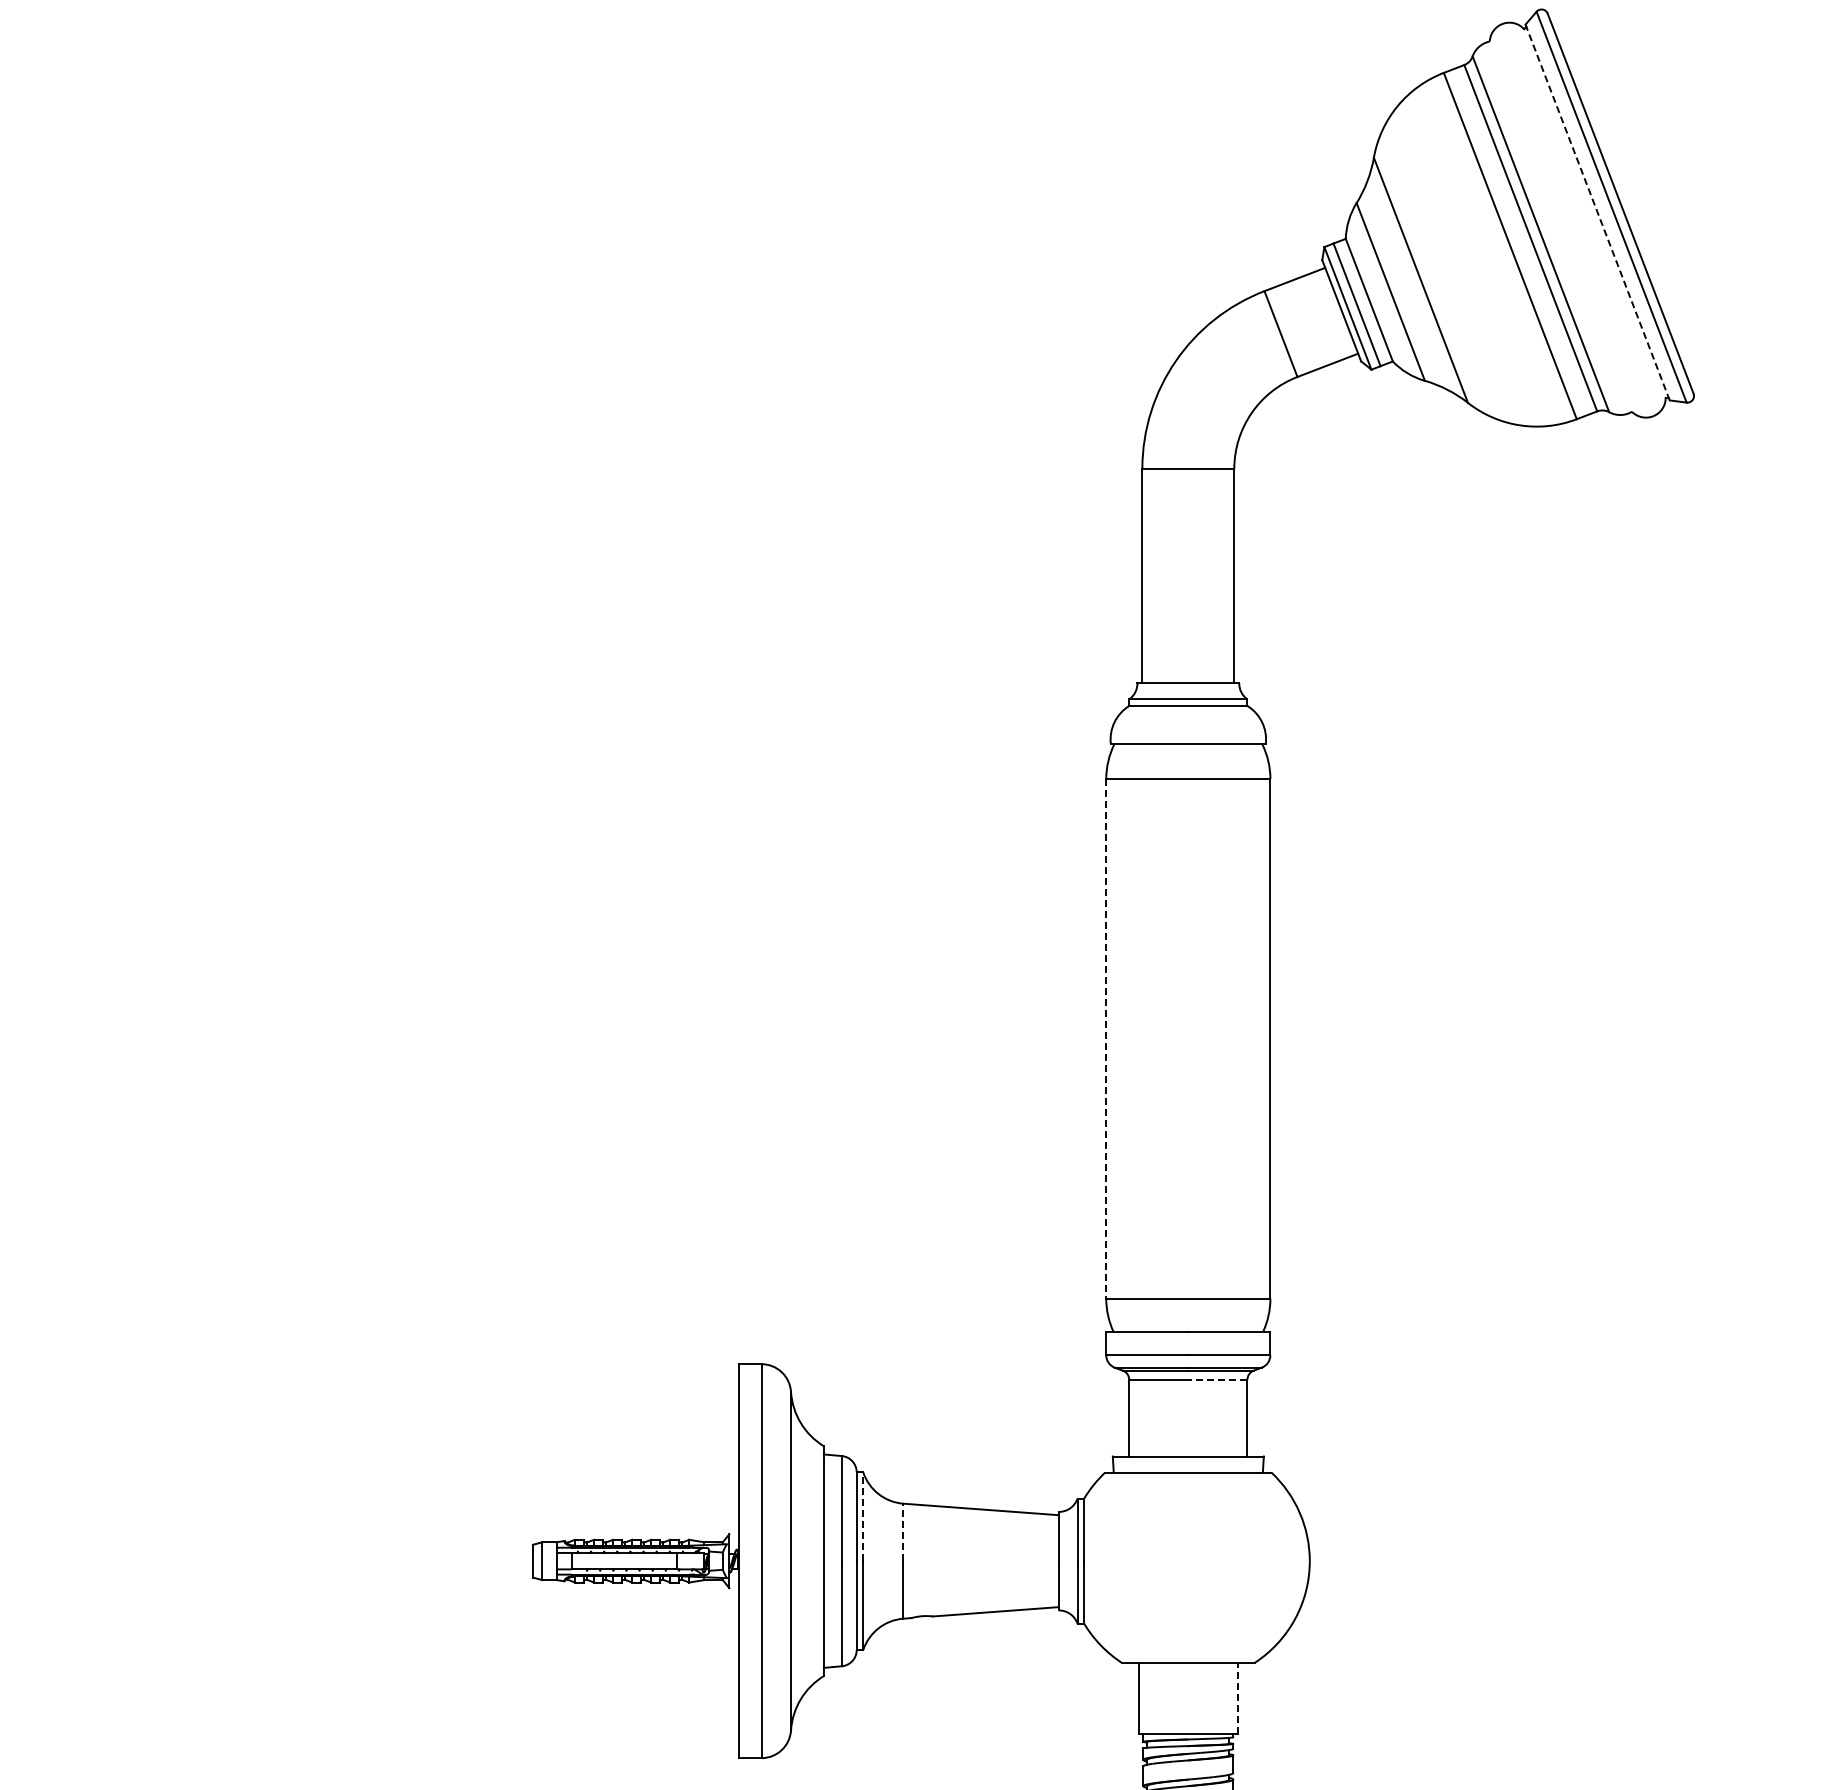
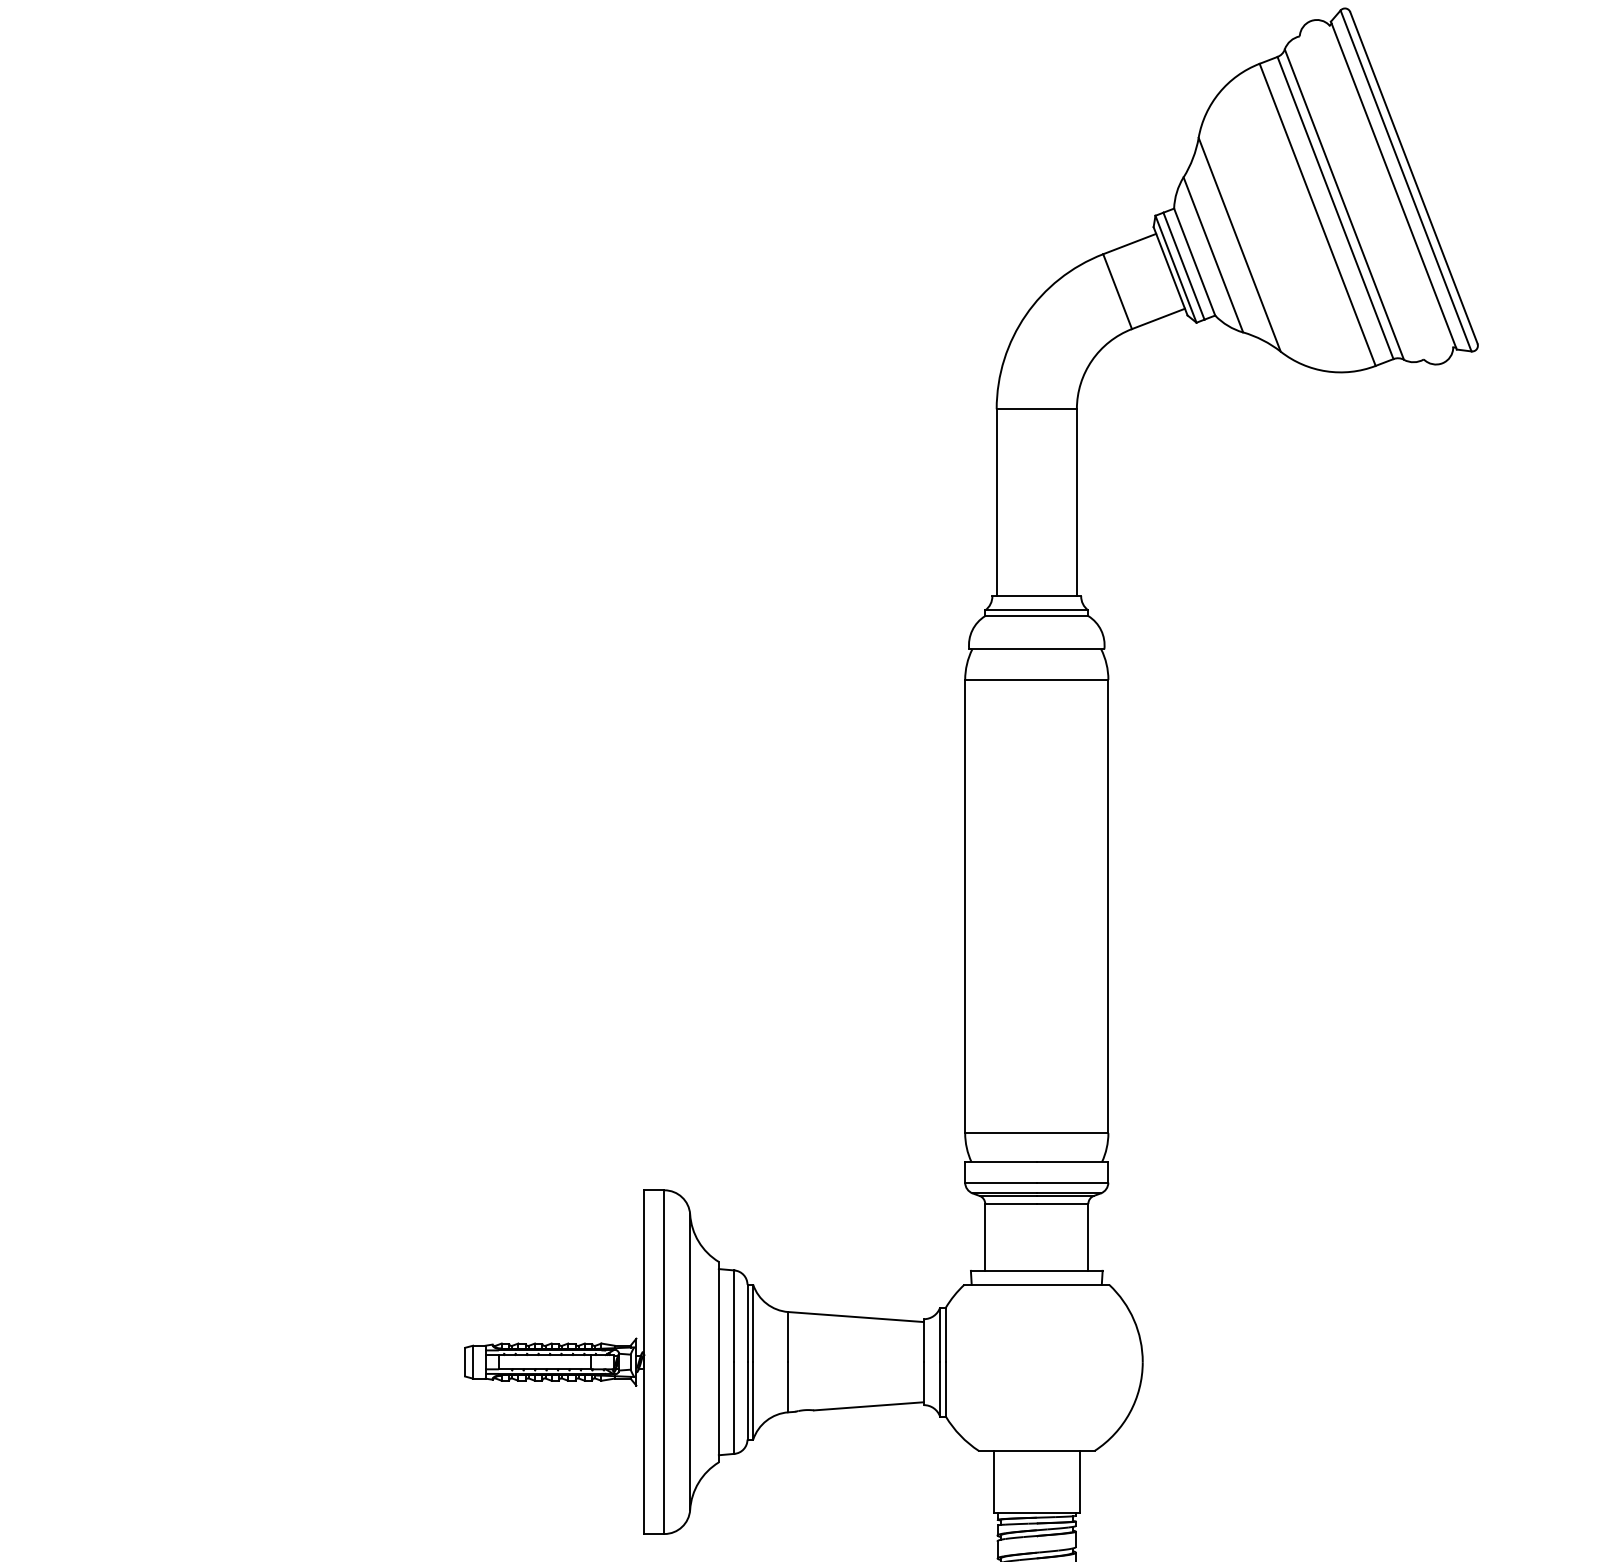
line: (1597, 212) -> (1393, 185), dashed -> solid
line: (1106, 1038) -> (965, 906), dashed -> solid
line: (1217, 1379) -> (1062, 1203), dashed -> solid
line: (863, 1516) -> (753, 1323), dashed -> solid
line: (903, 1532) -> (788, 1337), dashed -> solid
line: (1237, 1697) -> (1079, 1481), dashed -> solid

